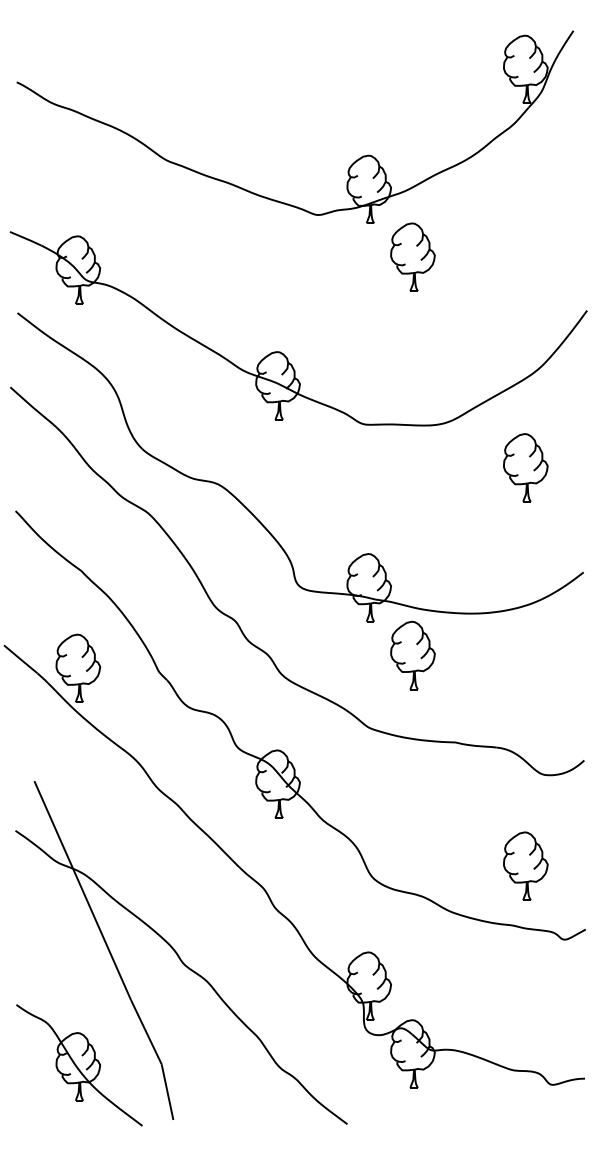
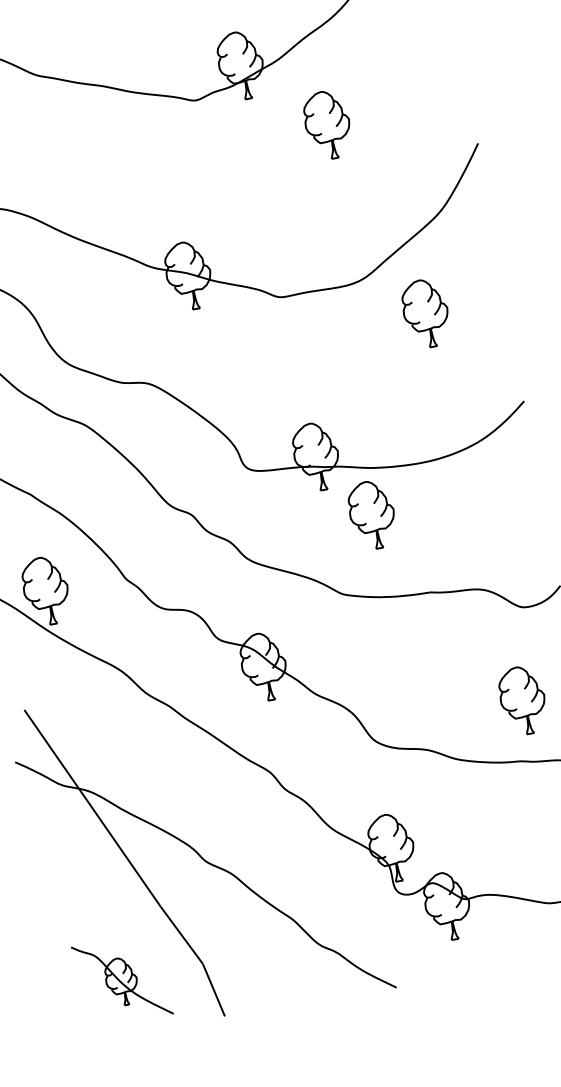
part: (412, 256) -> (327, 124), moved
part: (525, 467) -> (425, 313), moved
part: (79, 1065) -> (122, 980), size x0.7

